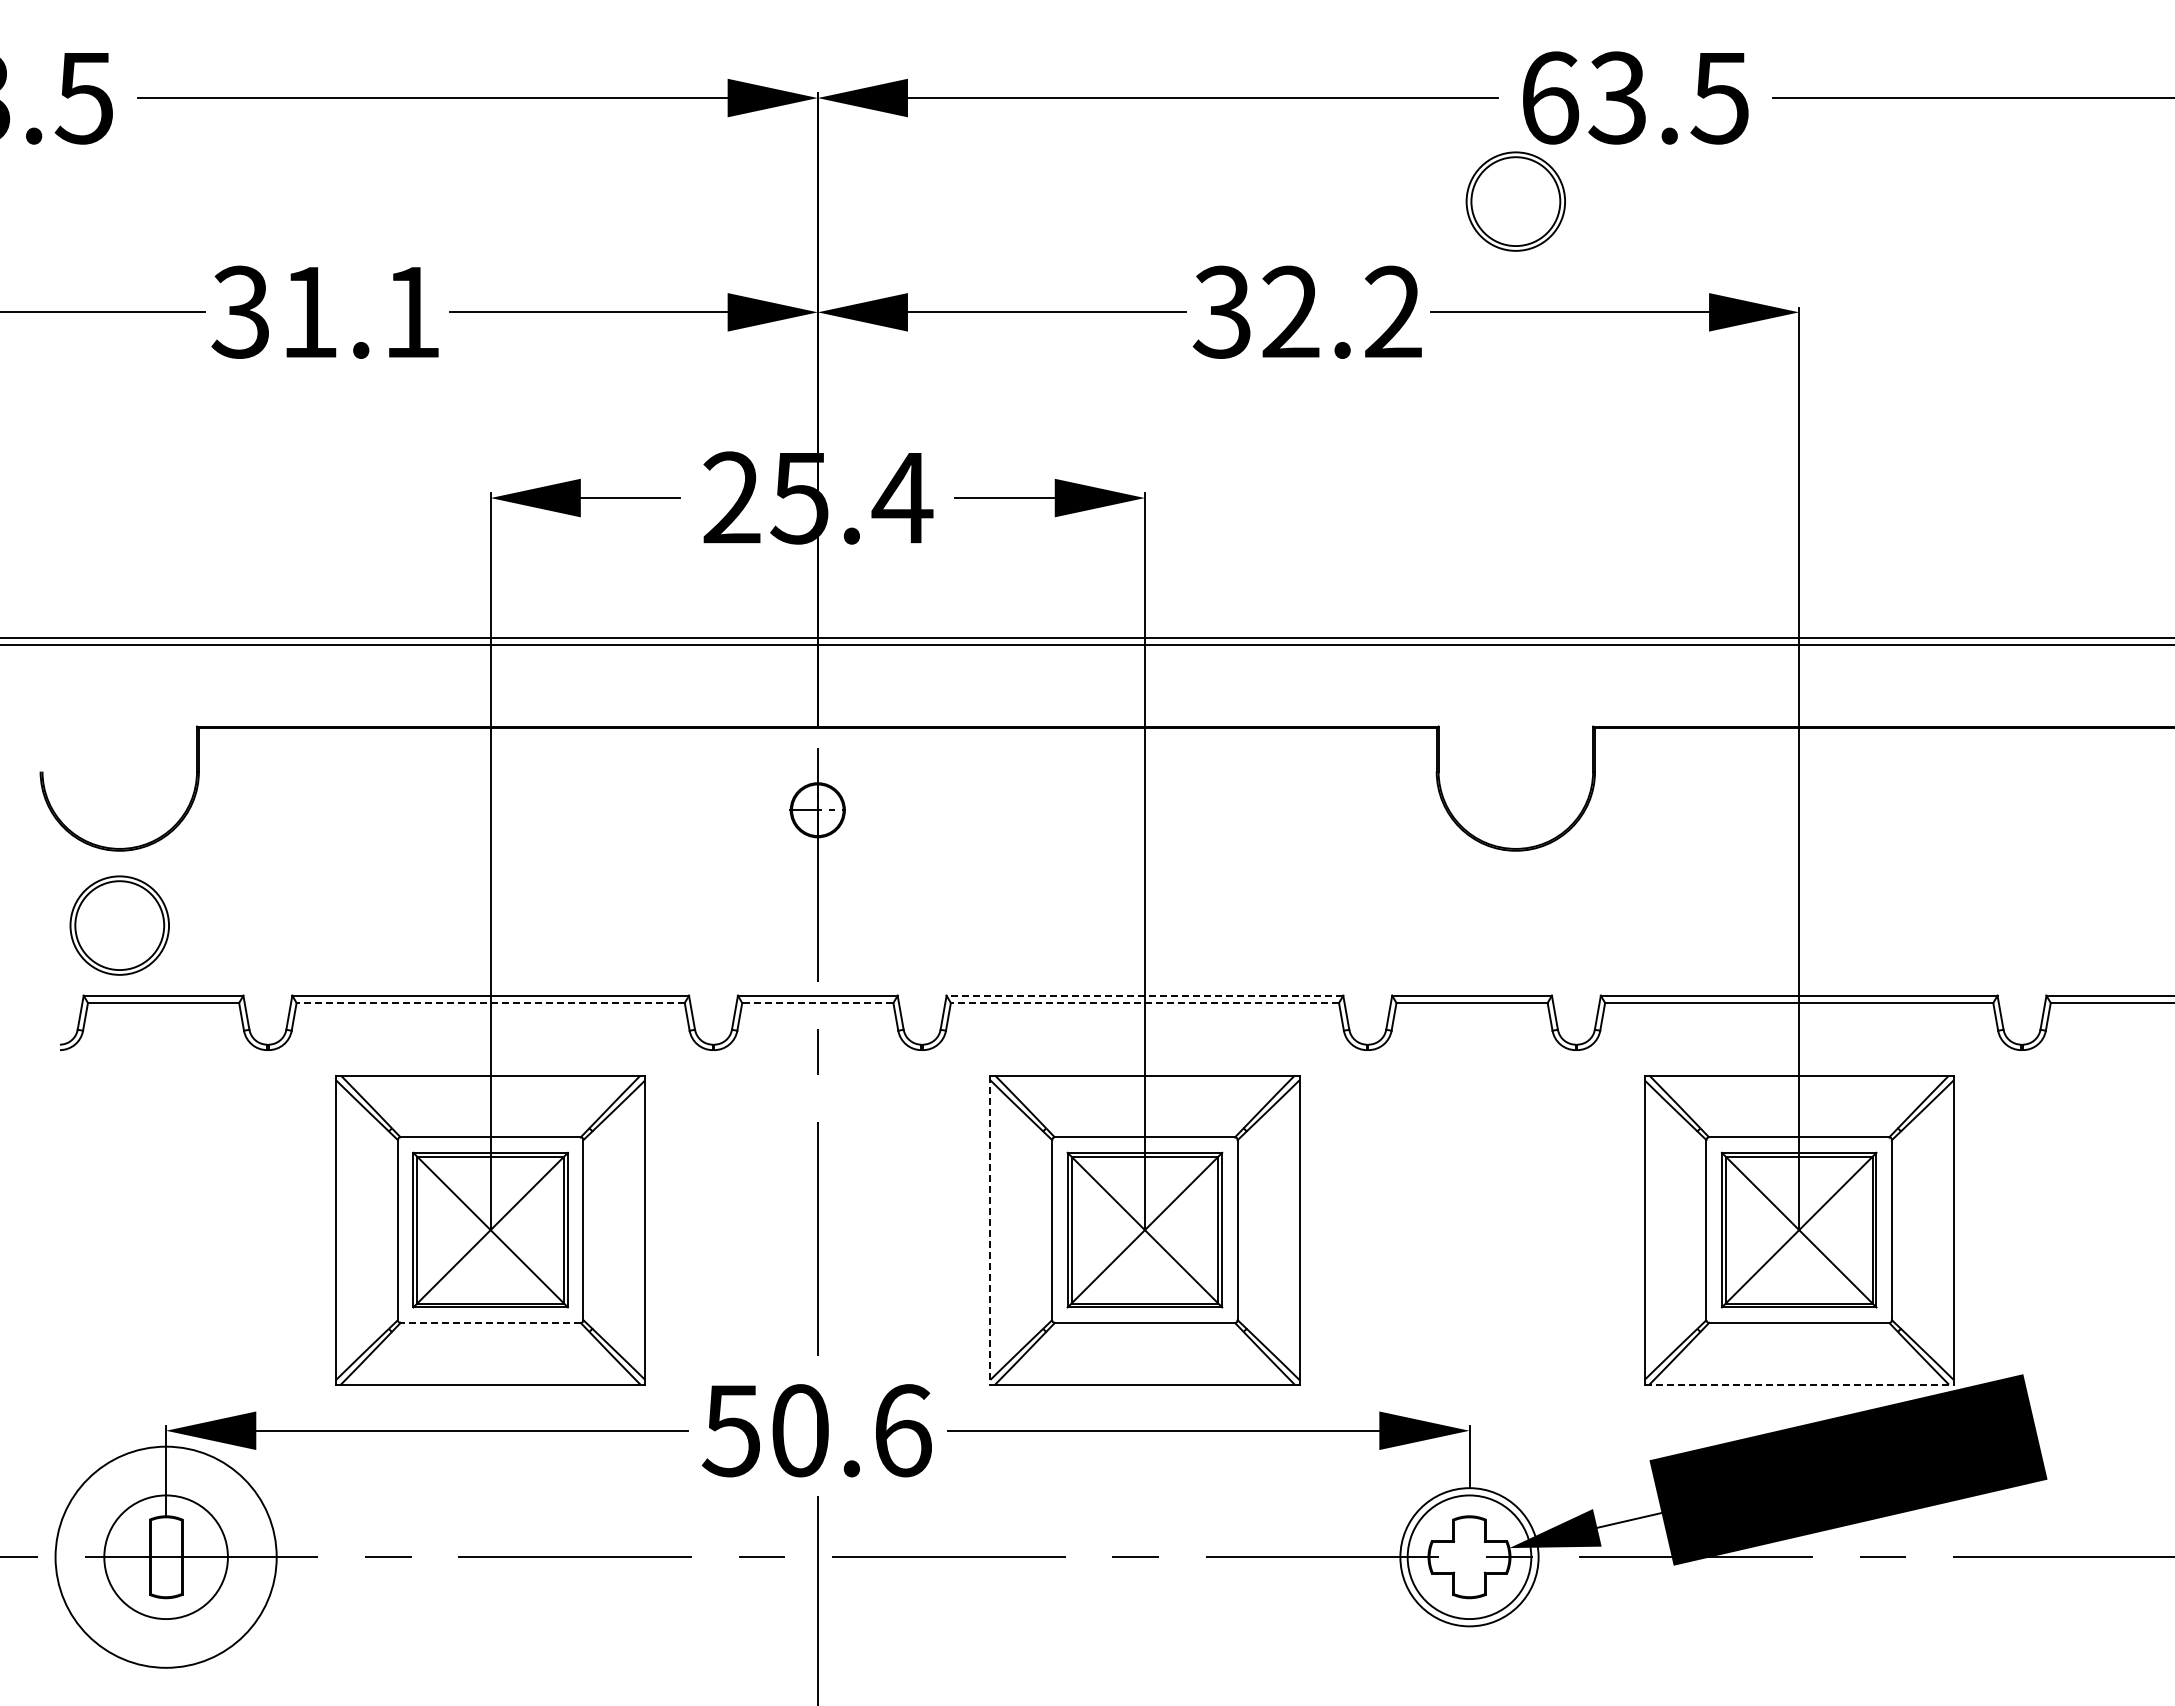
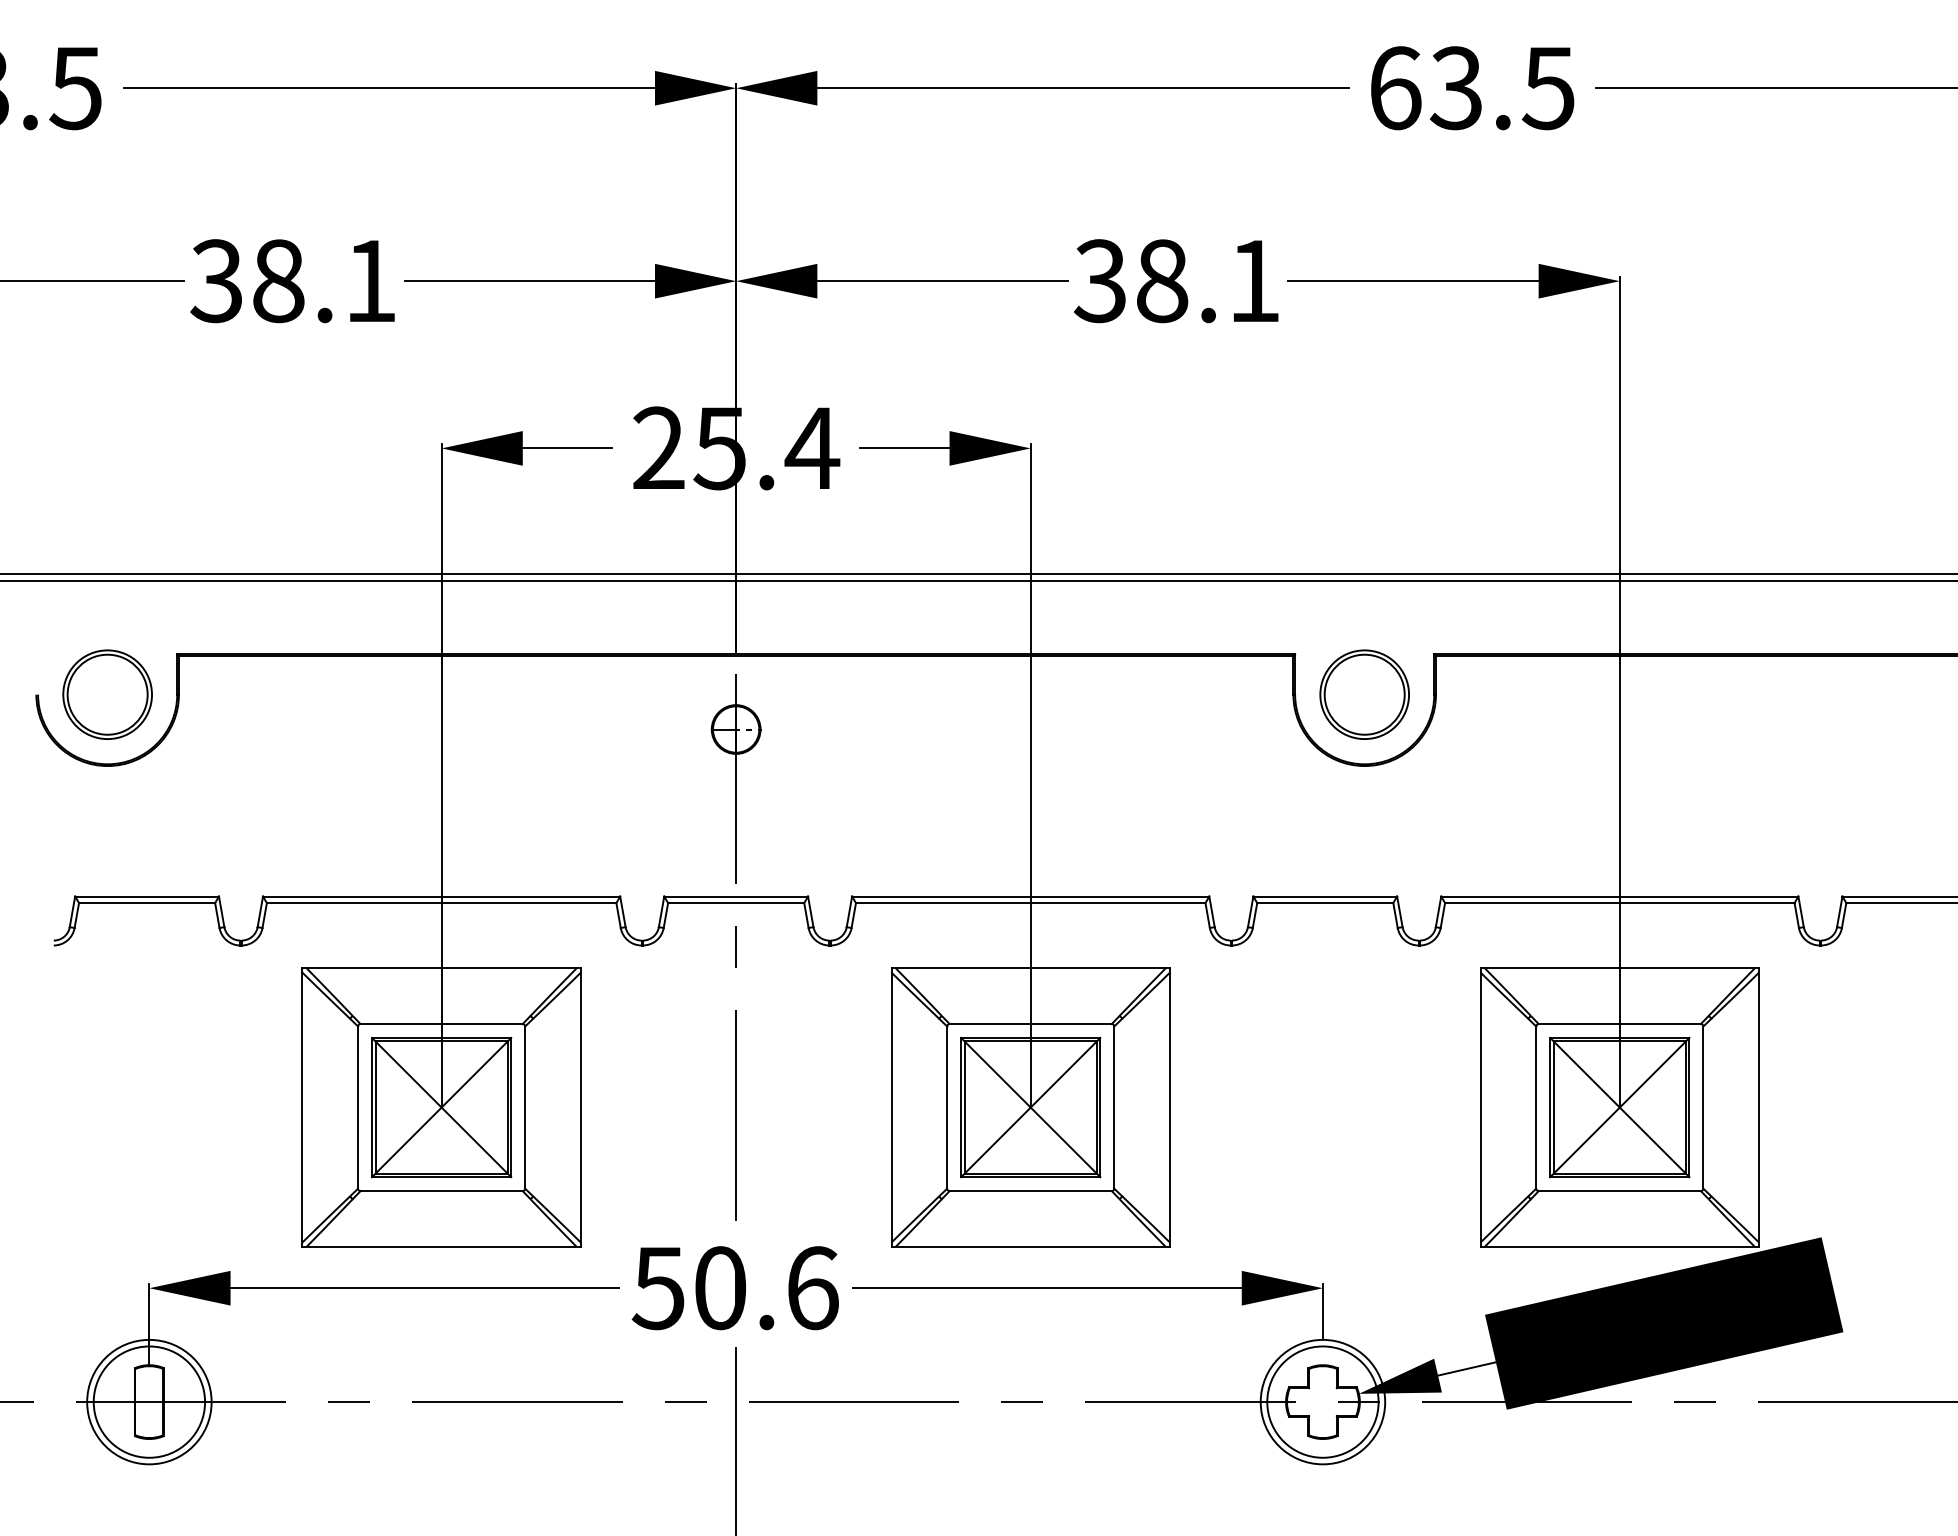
part: (1515, 201) -> (1364, 694), moved
text: (1341, 311) -> (1207, 280), 32.2 -> 38.1
text: (309, 312) -> (278, 281), 31.1 -> 38.1
part: (119, 925) -> (107, 694), moved
line: (1144, 995) -> (1030, 896), dashed -> solid
line: (490, 1003) -> (441, 903), dashed -> solid
line: (817, 1003) -> (735, 903), dashed -> solid
line: (1144, 1003) -> (1030, 903), dashed -> solid
line: (990, 1230) -> (891, 1107), dashed -> solid
line: (490, 1322) -> (441, 1190), dashed -> solid
line: (1799, 1384) -> (1620, 1246), dashed -> solid
circle: (166, 1557) -> (149, 1402), size x0.62

